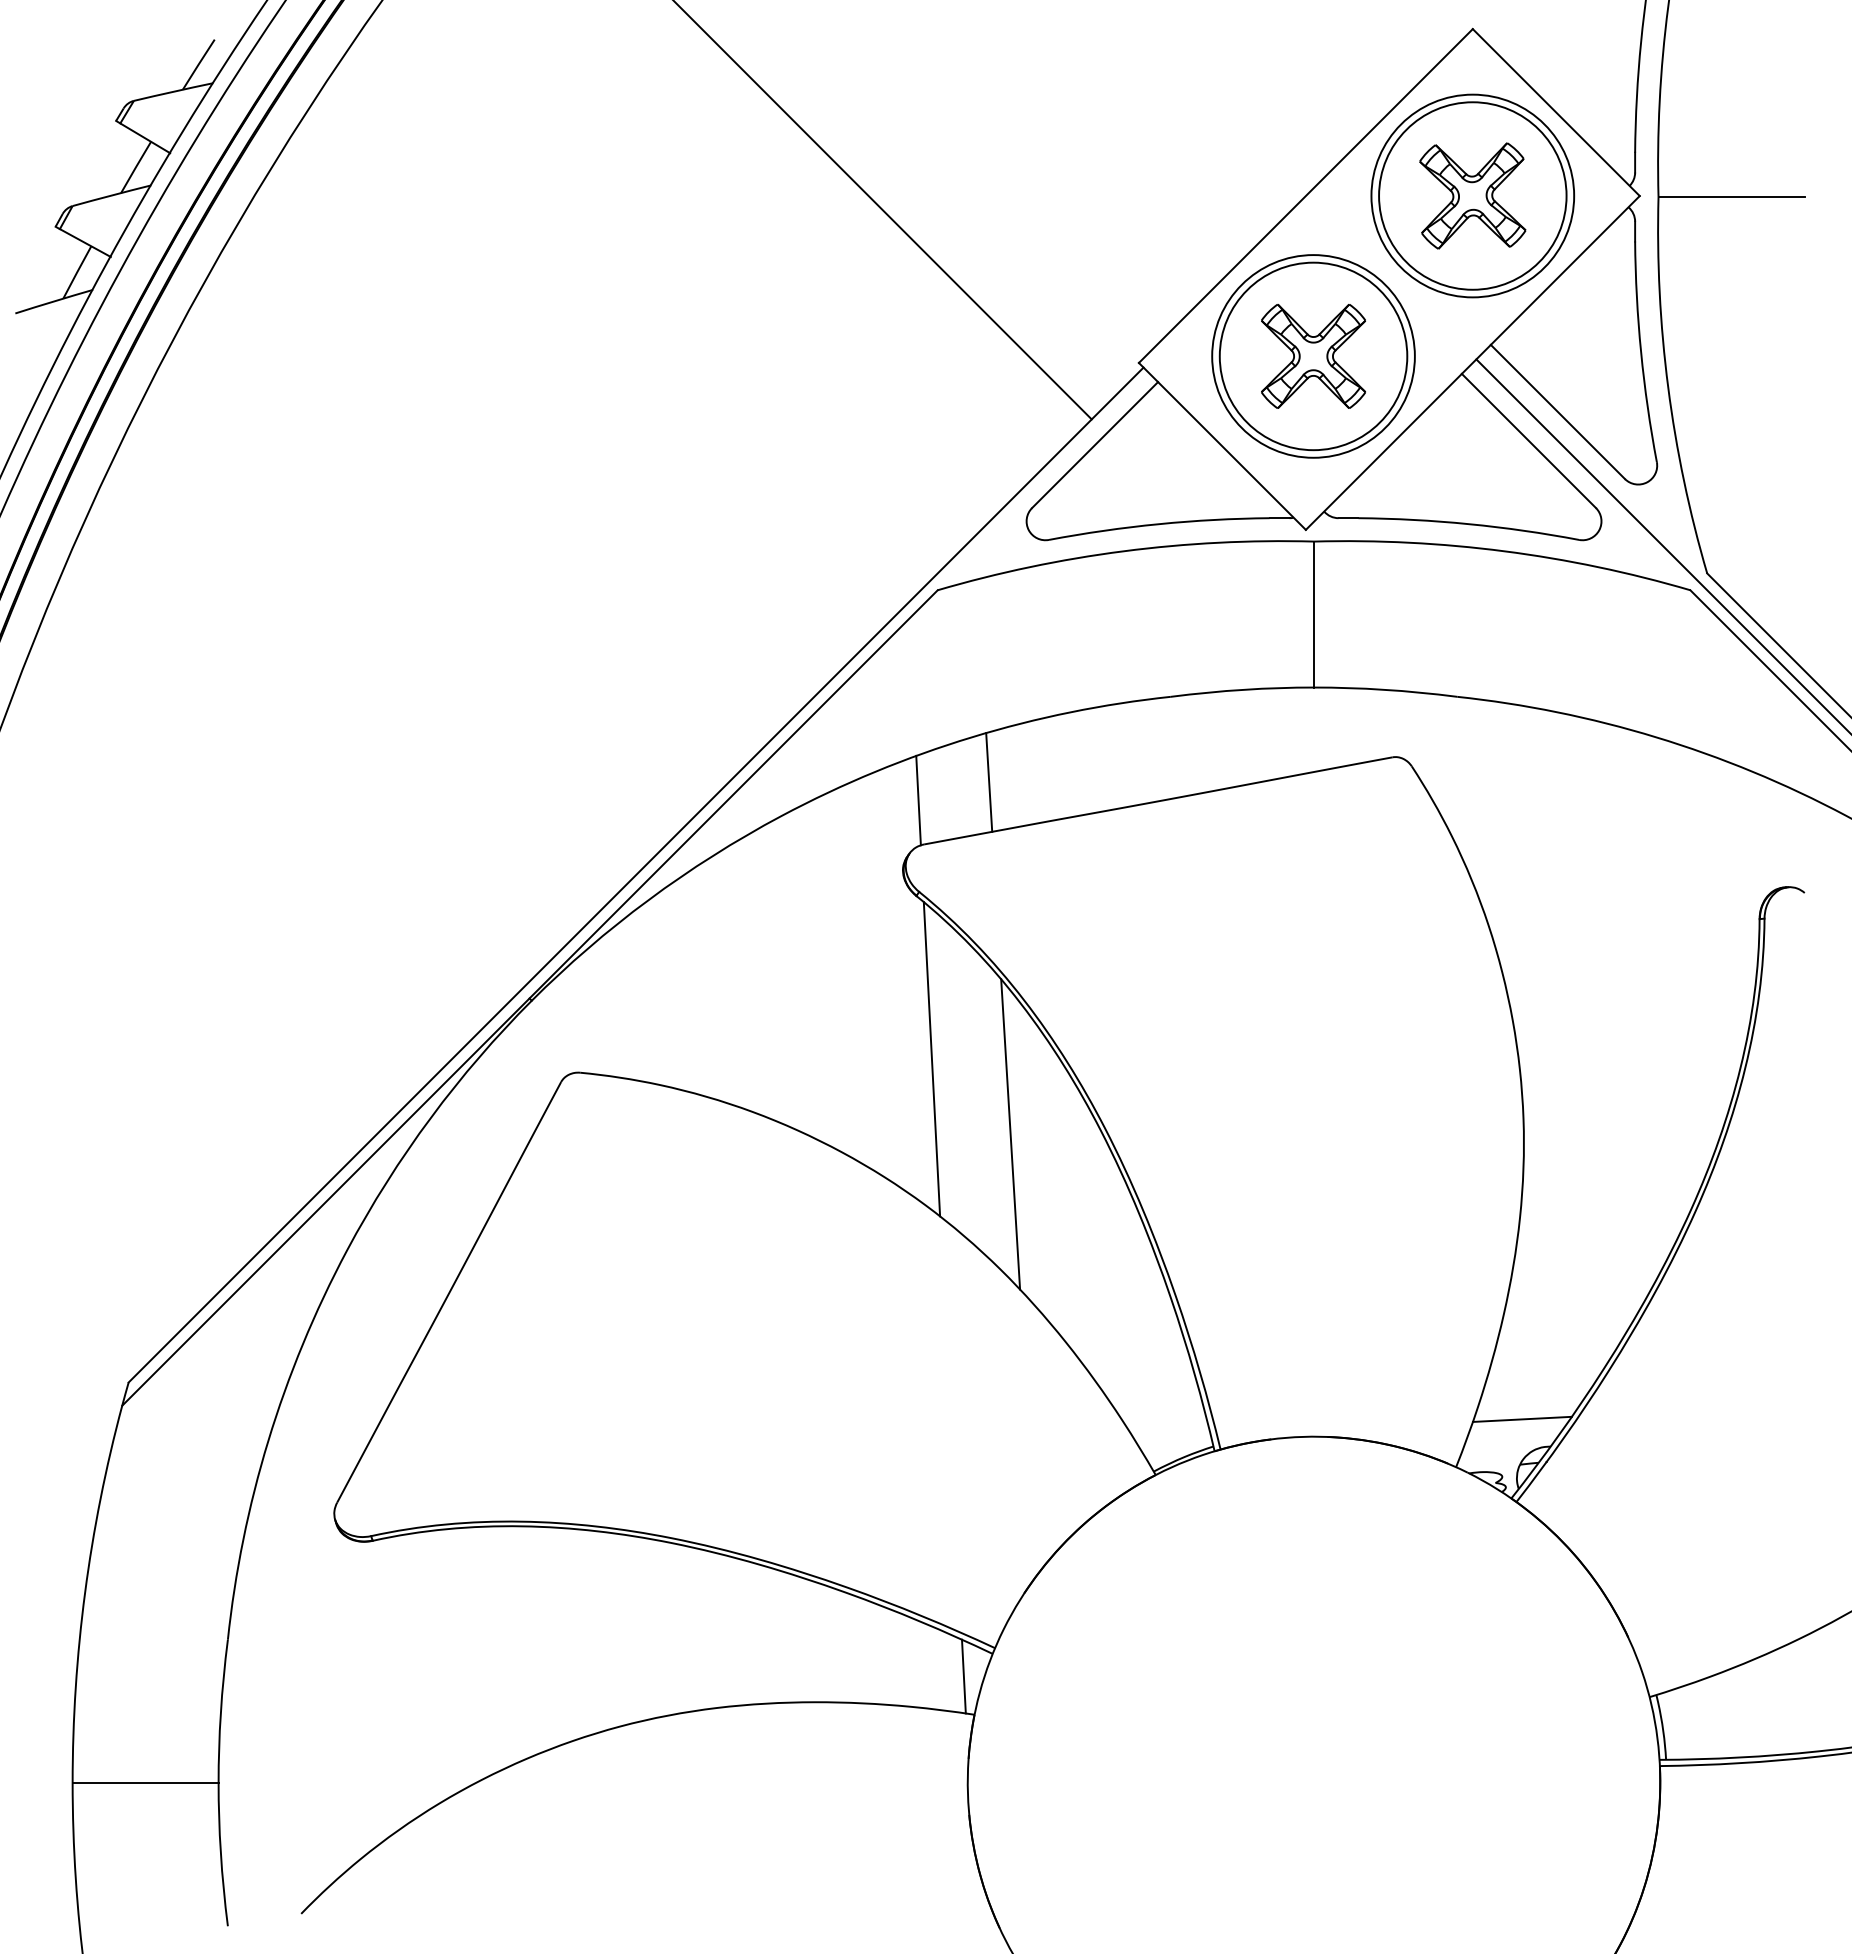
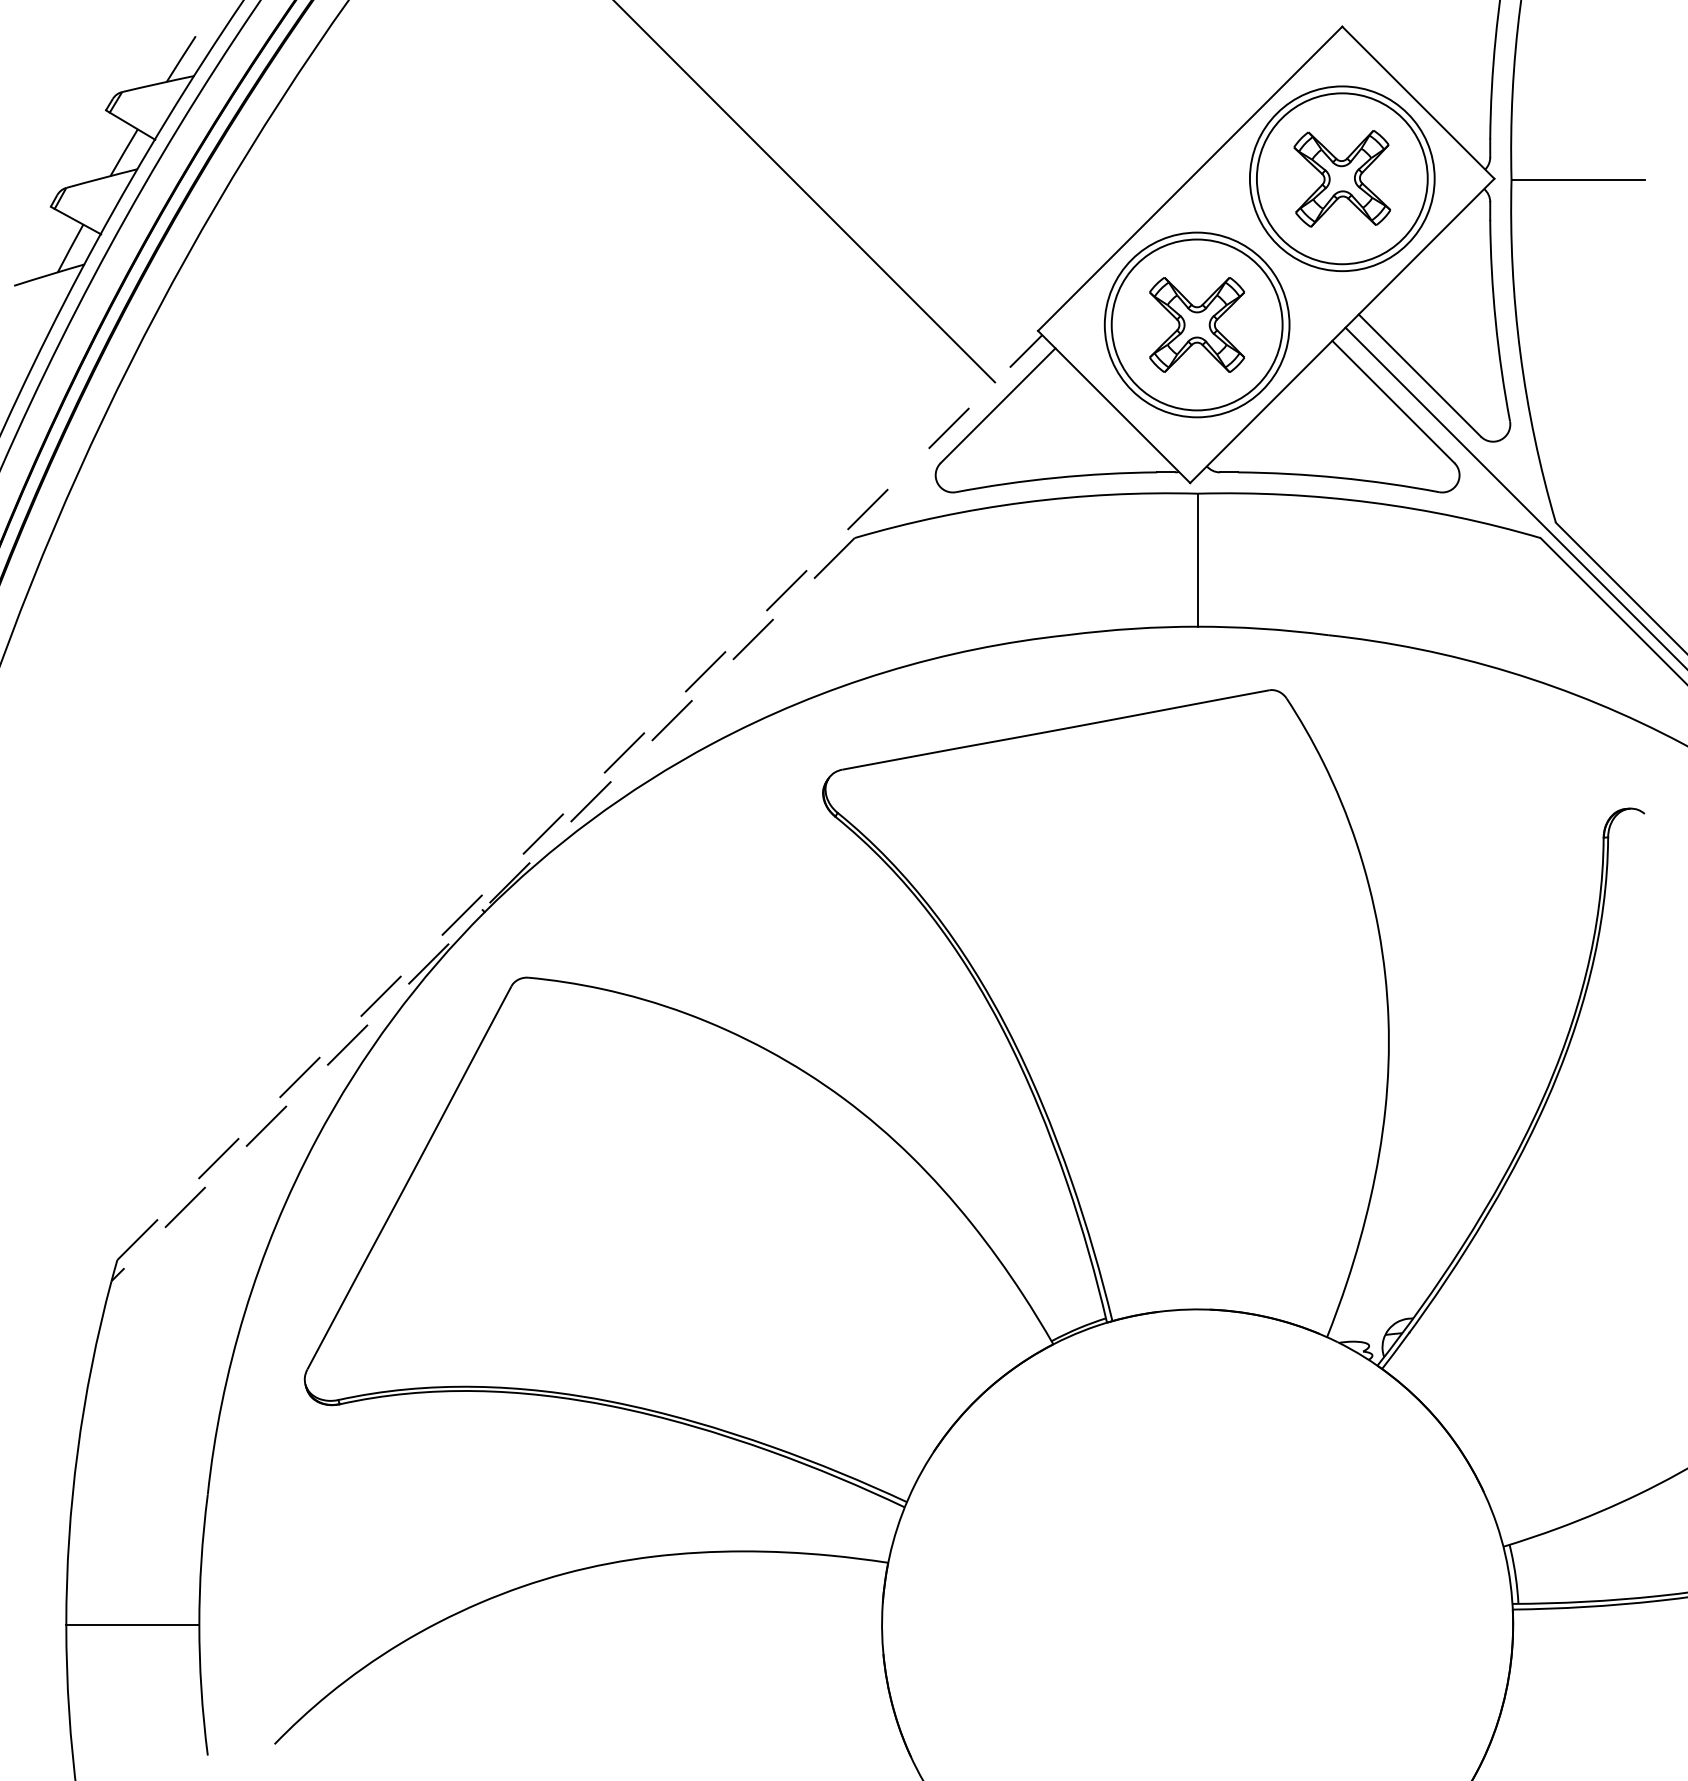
line: (989, 782) -> (901, 713), removed
line: (918, 800) -> (837, 729), removed
line: (636, 875) -> (580, 798), solid -> dashed
line: (530, 998) -> (483, 910), solid -> dashed
line: (931, 1059) -> (849, 965), removed
line: (1010, 1134) -> (921, 1034), removed
line: (1521, 1418) -> (1386, 1292), removed
line: (963, 1676) -> (878, 1527), removed

